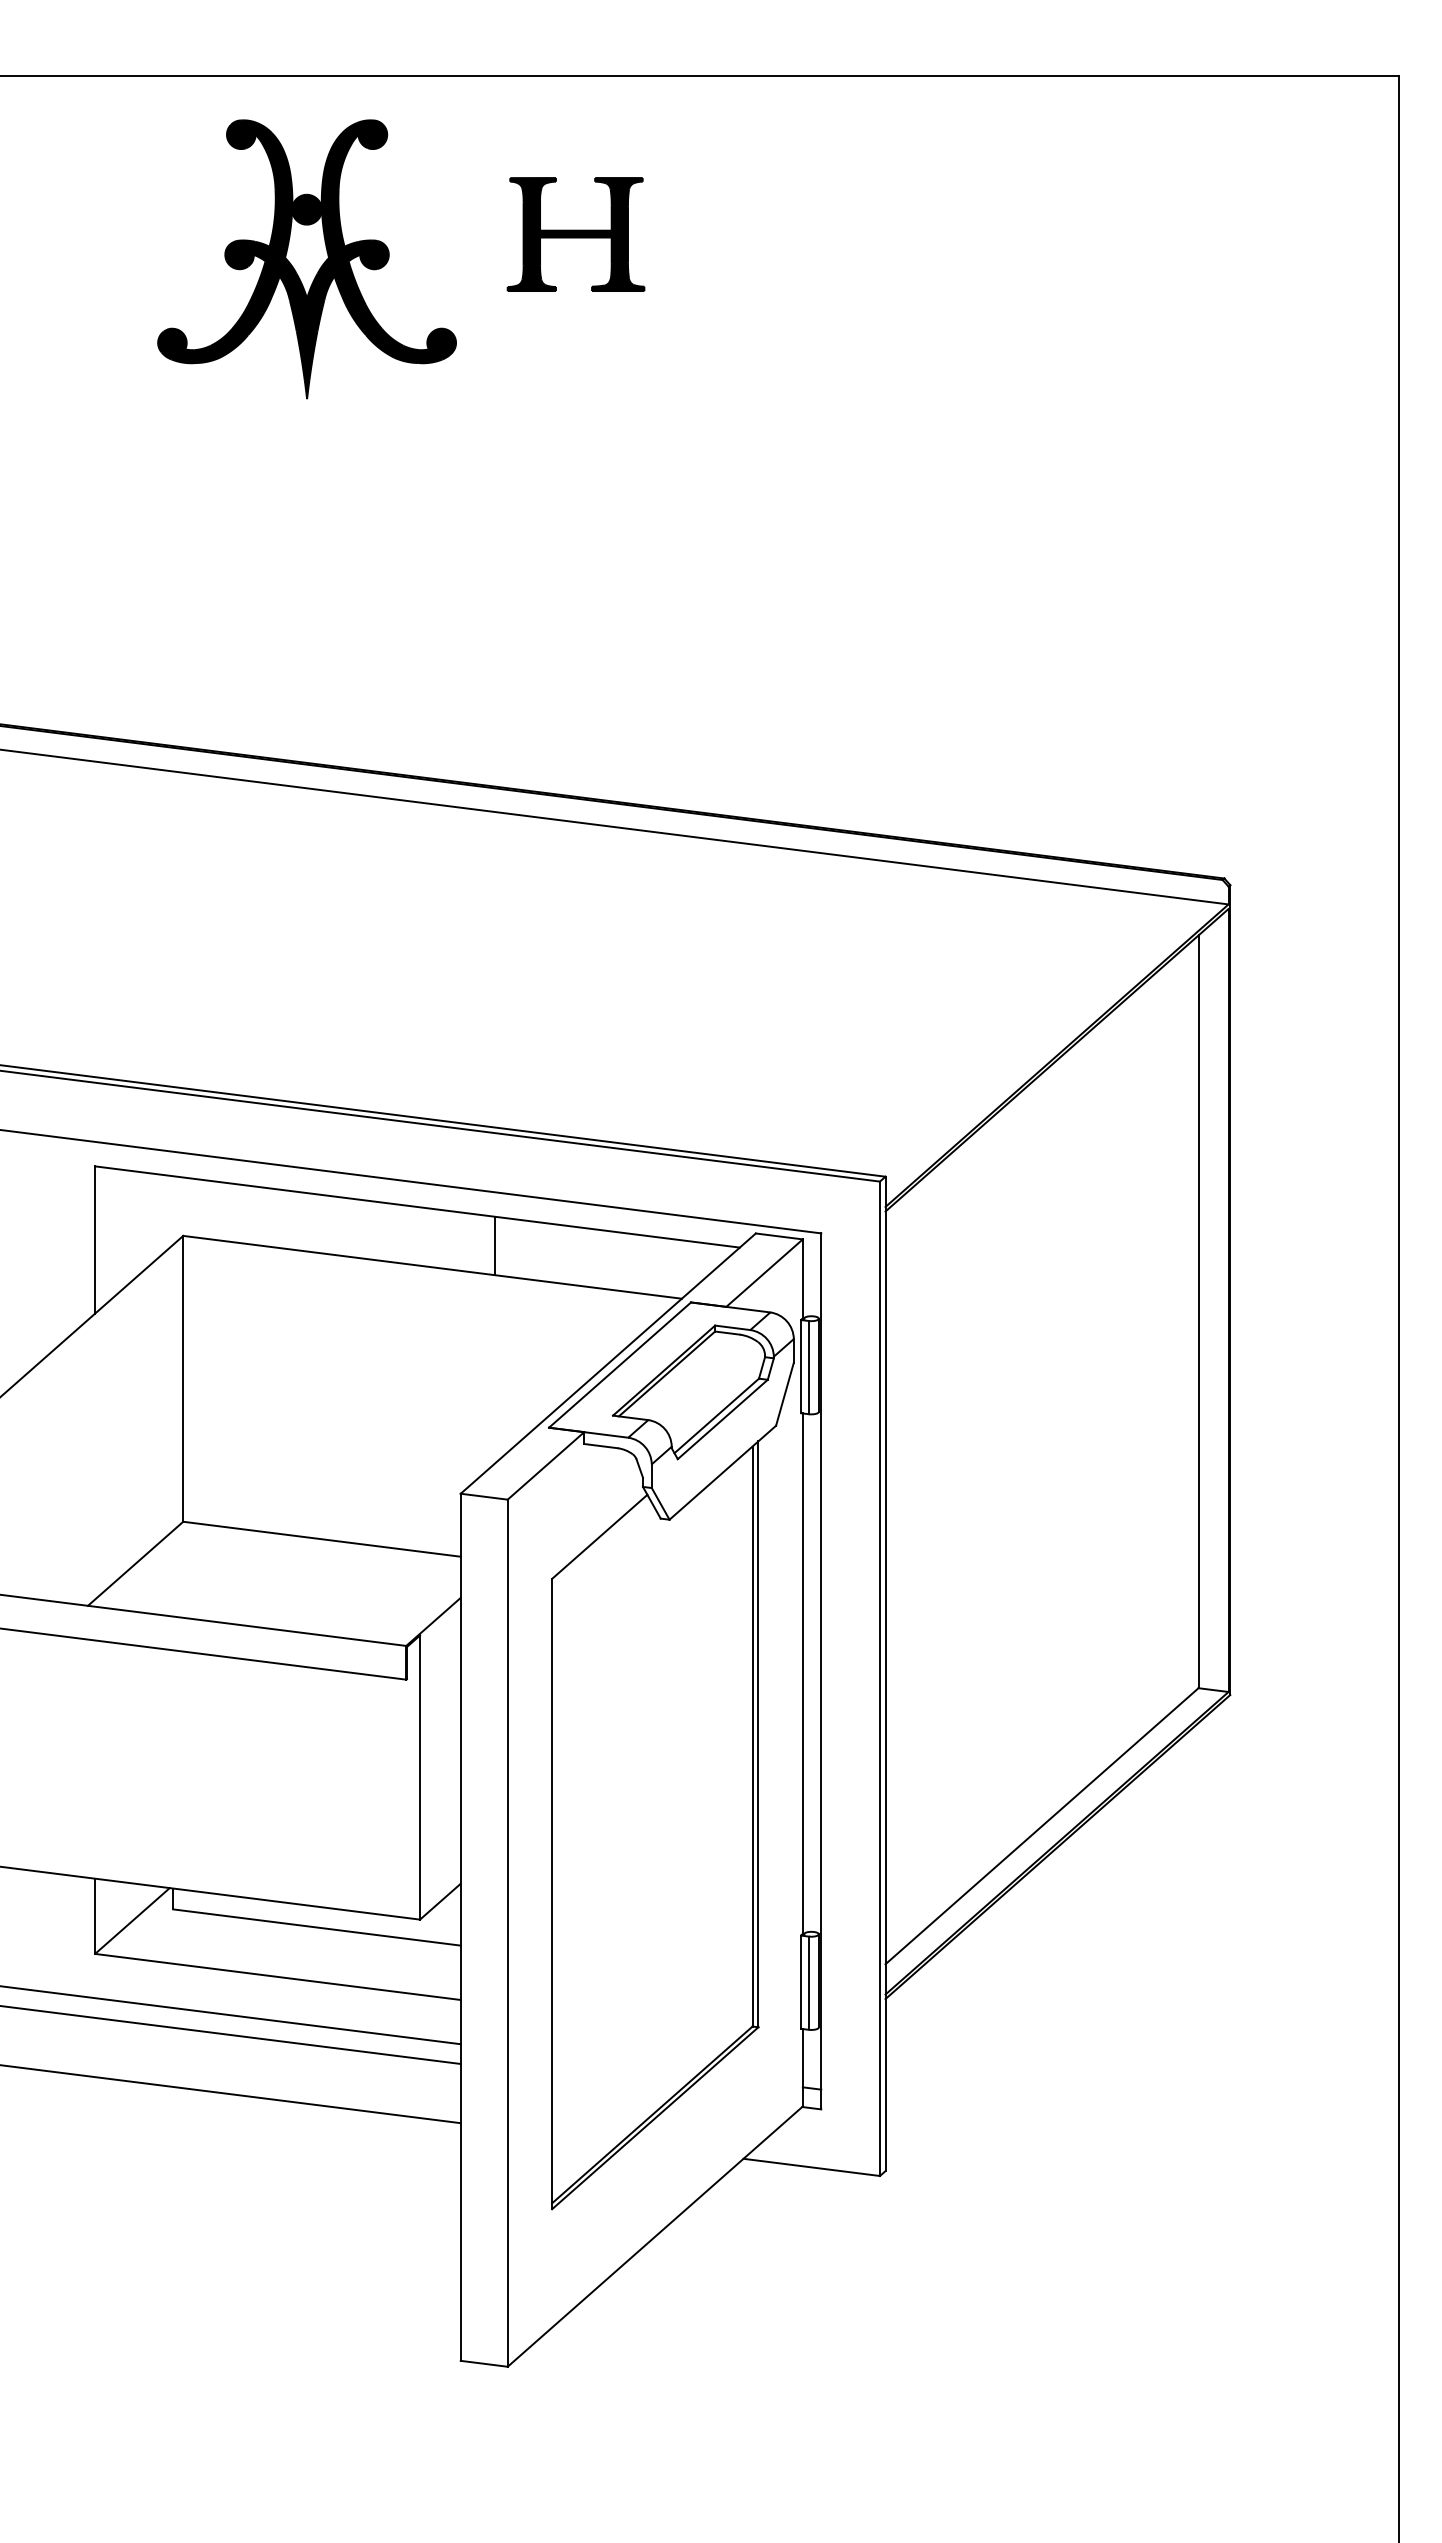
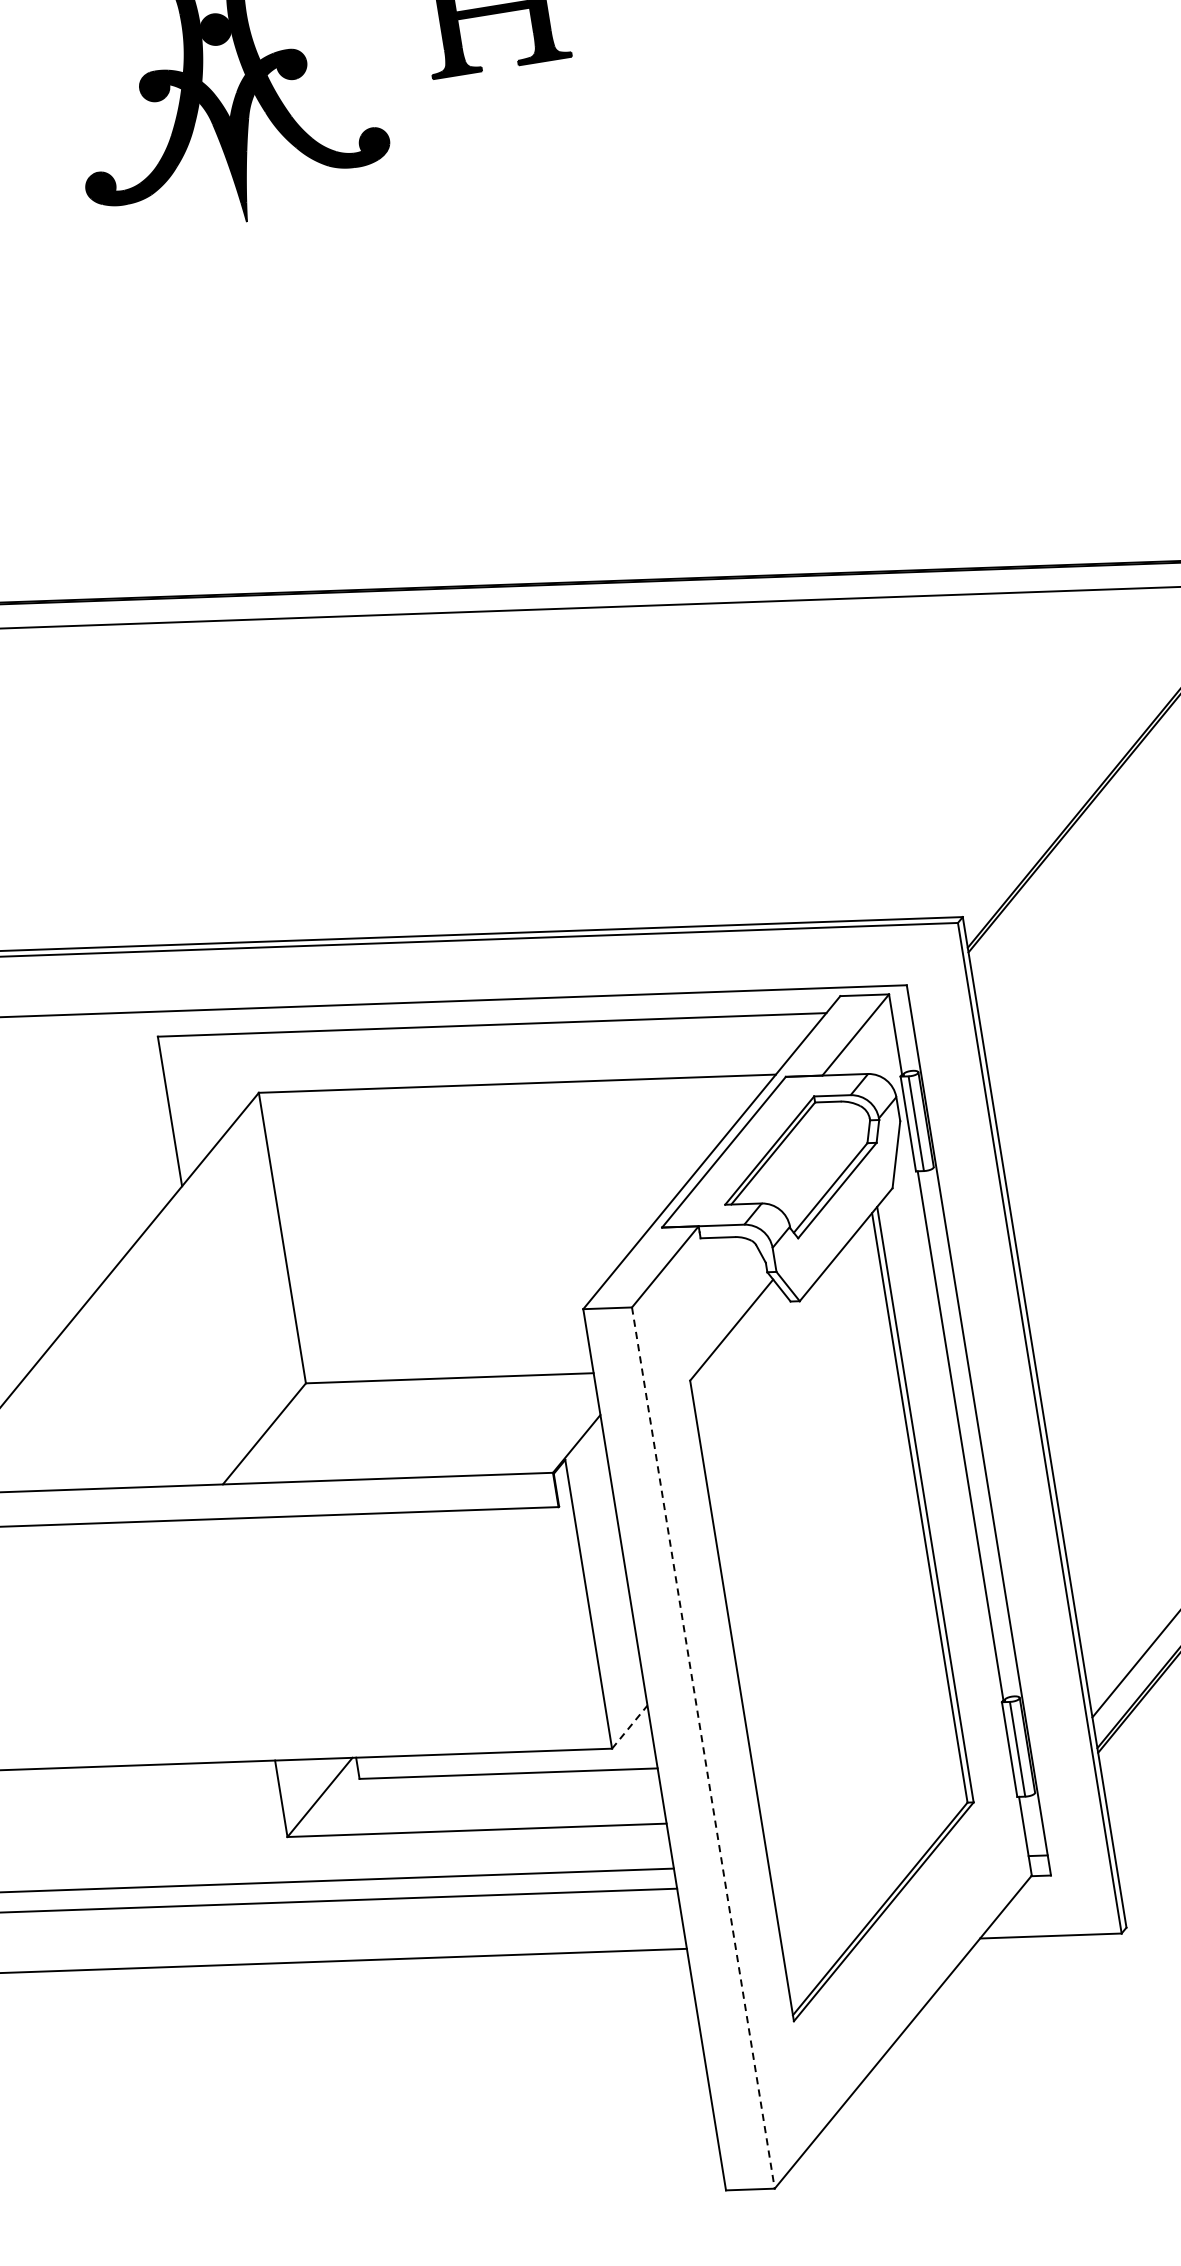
line: (495, 1245) -> (577, 1051), removed
line: (440, 1901) -> (629, 1726), solid -> dashed
line: (507, 1933) -> (703, 1748), solid -> dashed

